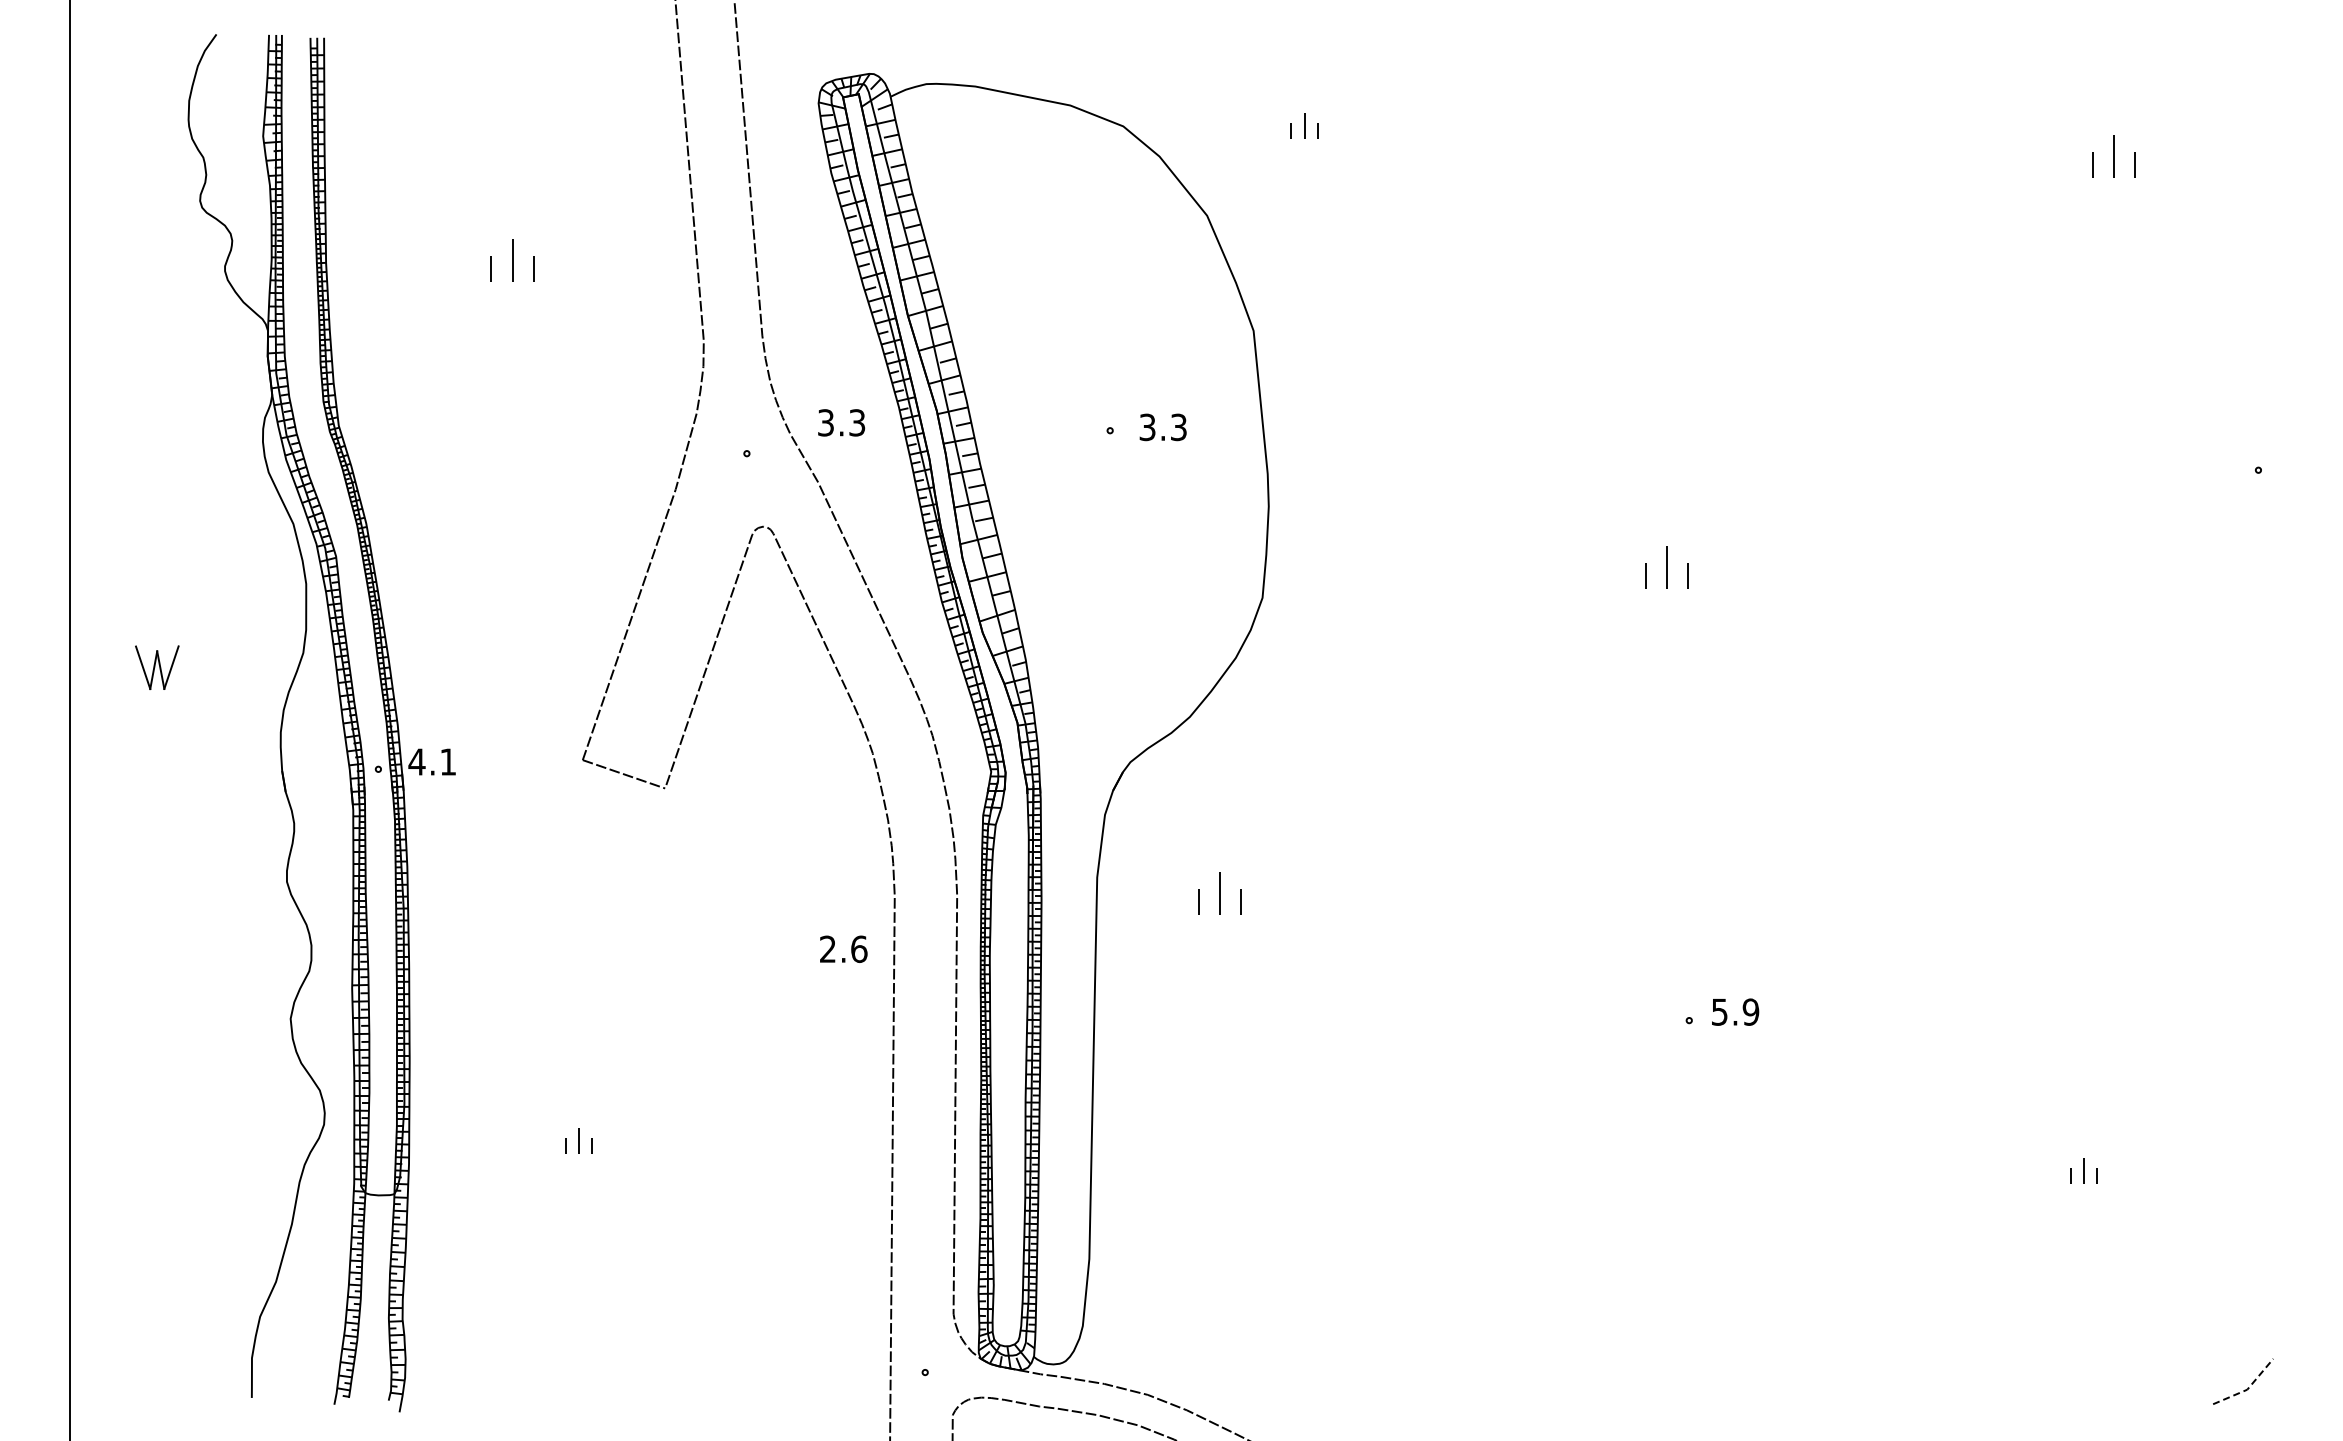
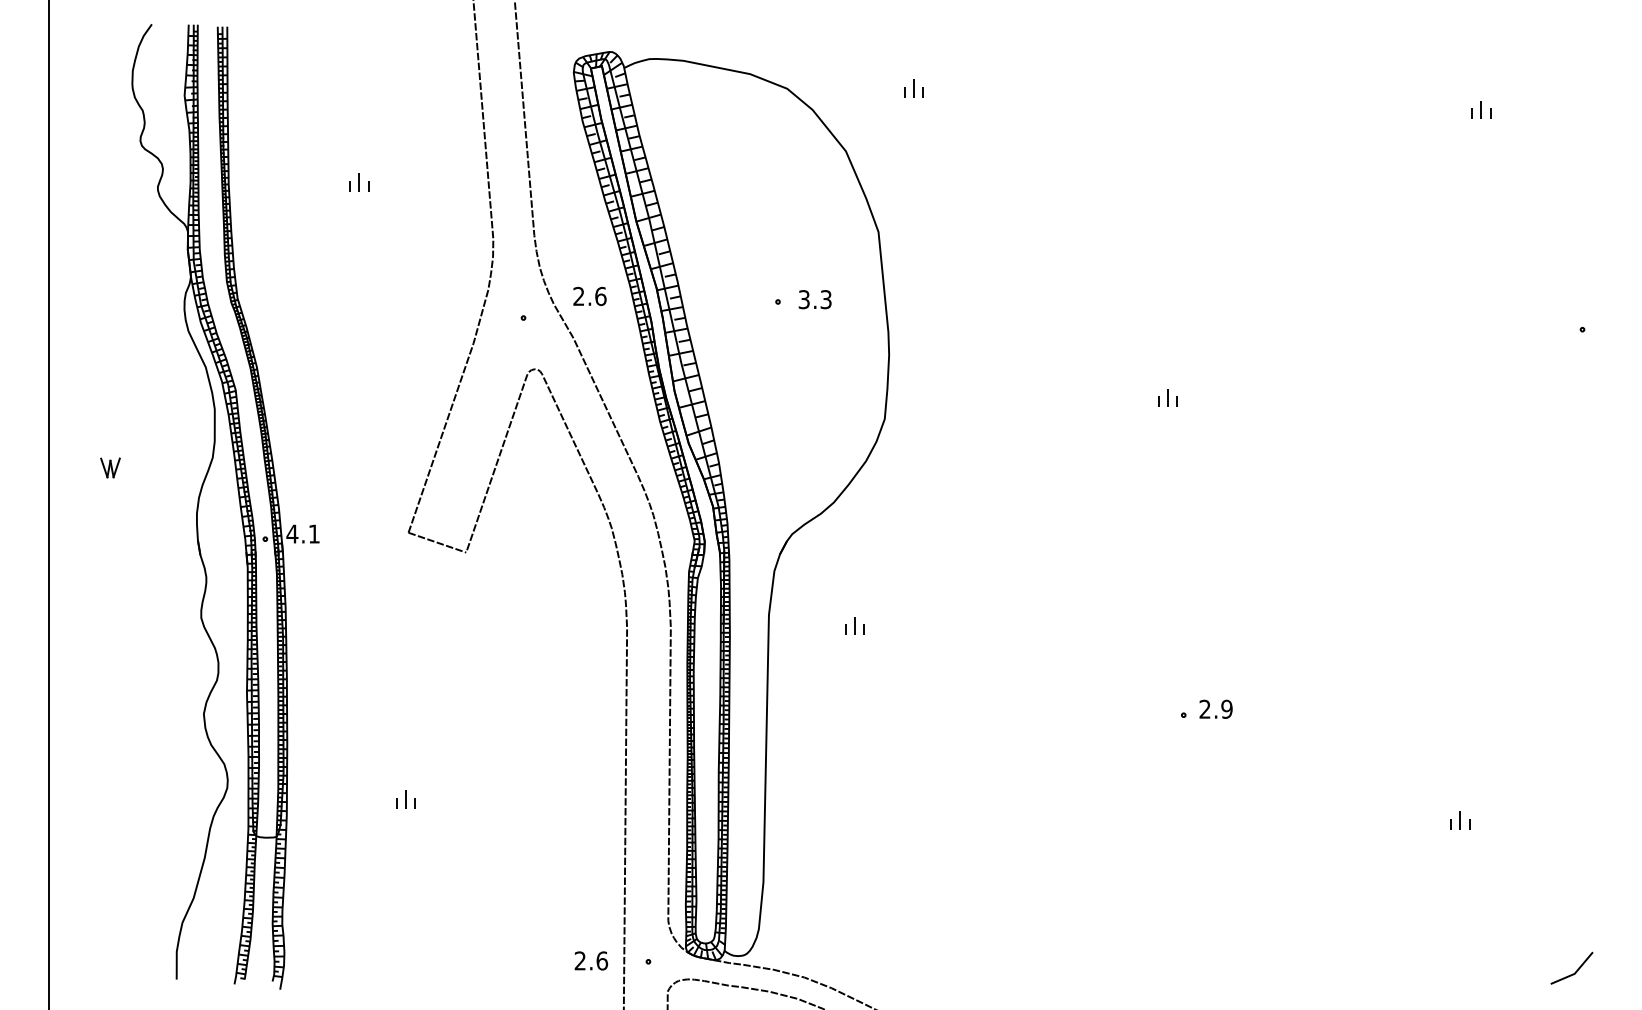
part: (2114, 156) -> (1481, 109), size x0.62
part: (512, 260) -> (359, 182), size x0.62
text: (841, 422) -> (589, 296), 3.3 -> 2.6
part: (1666, 567) -> (1167, 397), size x0.62
part: (157, 667) -> (110, 467), size x0.62
part: (1219, 893) -> (854, 626), size x0.62
text: (843, 948) -> (591, 960), moved
text: (1719, 1011) -> (1204, 708), 5.9 -> 2.9
line: (2247, 1388) -> (1574, 973), dashed -> solid

